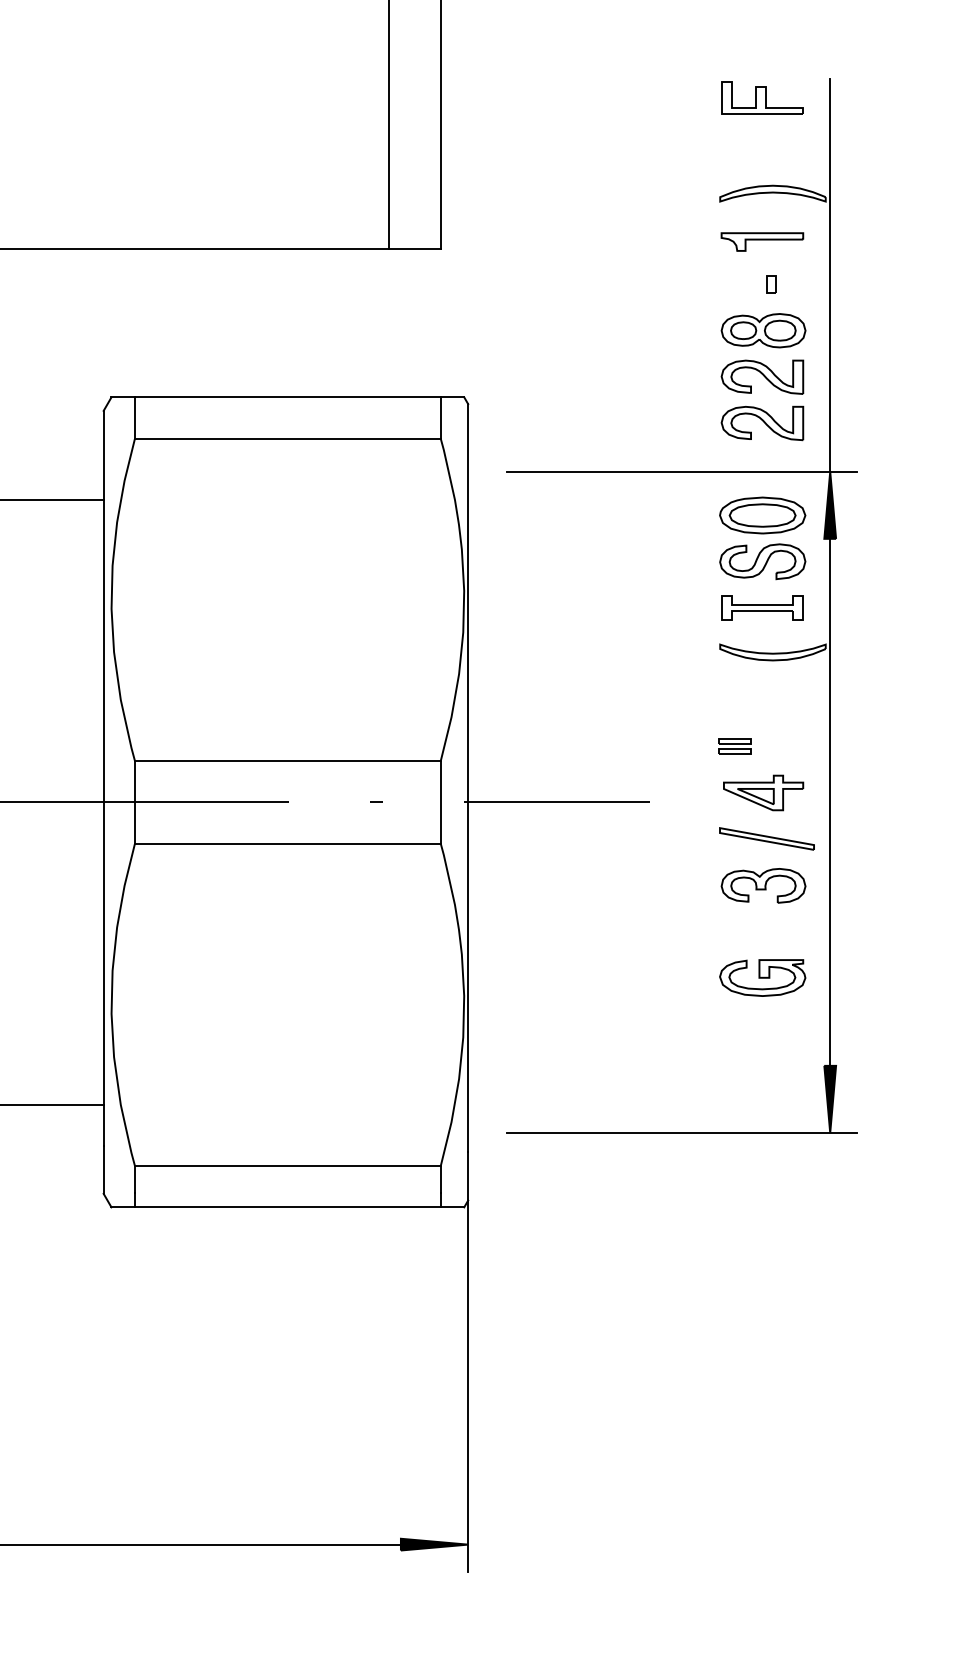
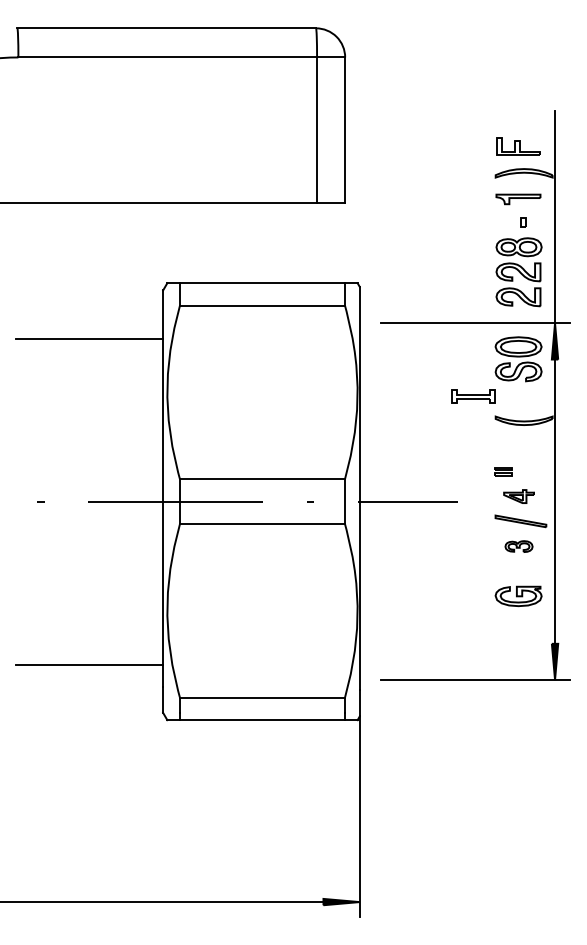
part: (762, 97) -> (518, 146), moved
part: (762, 607) -> (473, 396), moved
part: (762, 792) -> (518, 496), size x0.7
part: (762, 885) -> (518, 546), size x0.6

